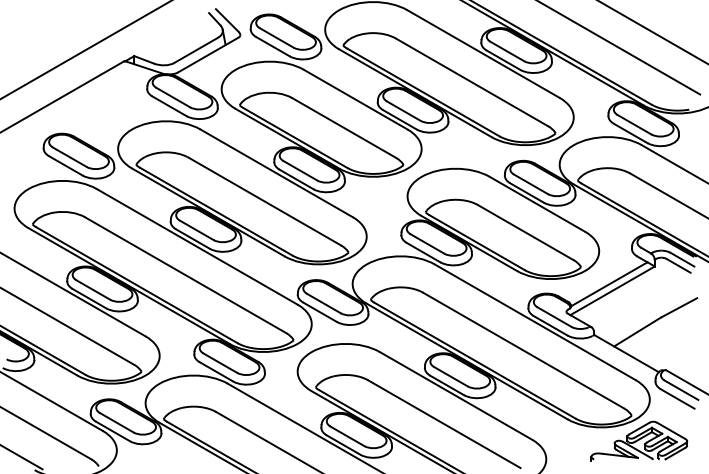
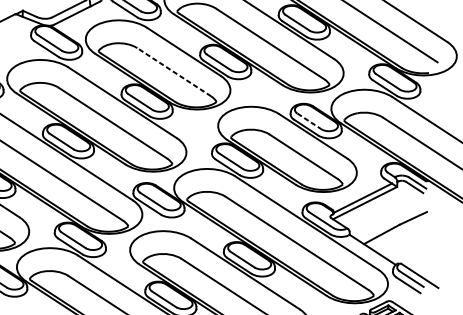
line: (344, 127) -> (174, 71), solid -> dashed
line: (531, 184) -> (309, 121), solid -> dashed

